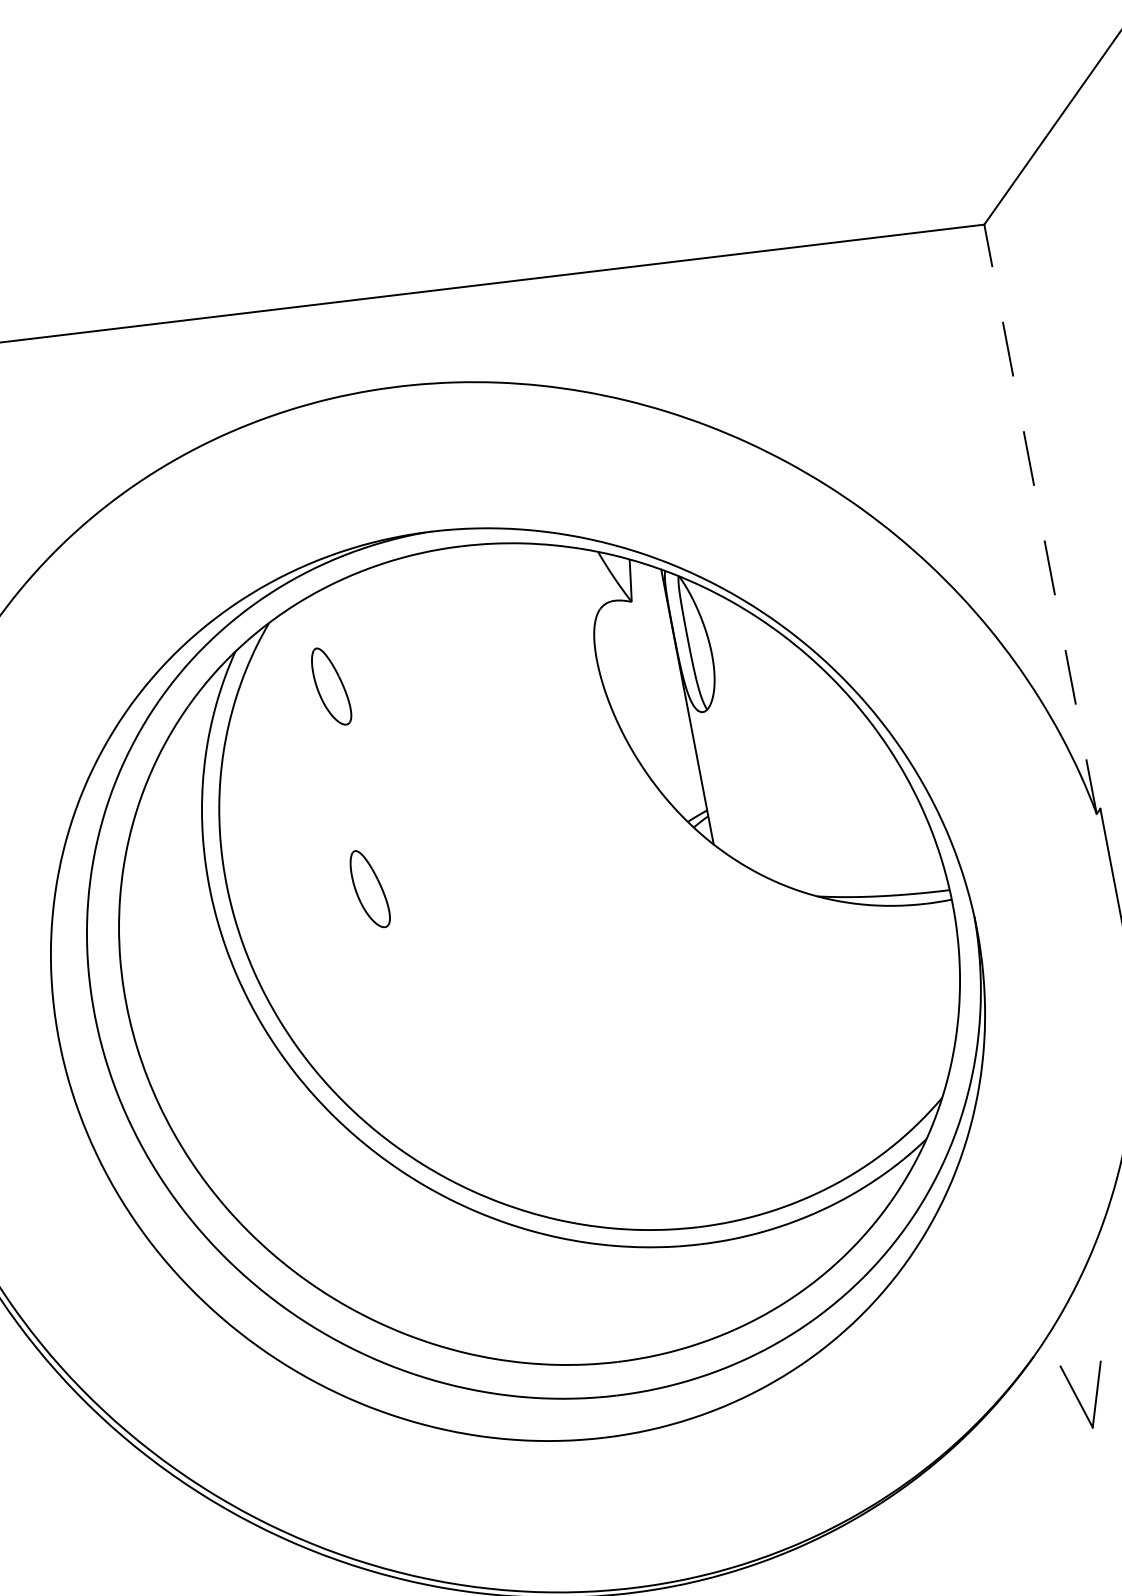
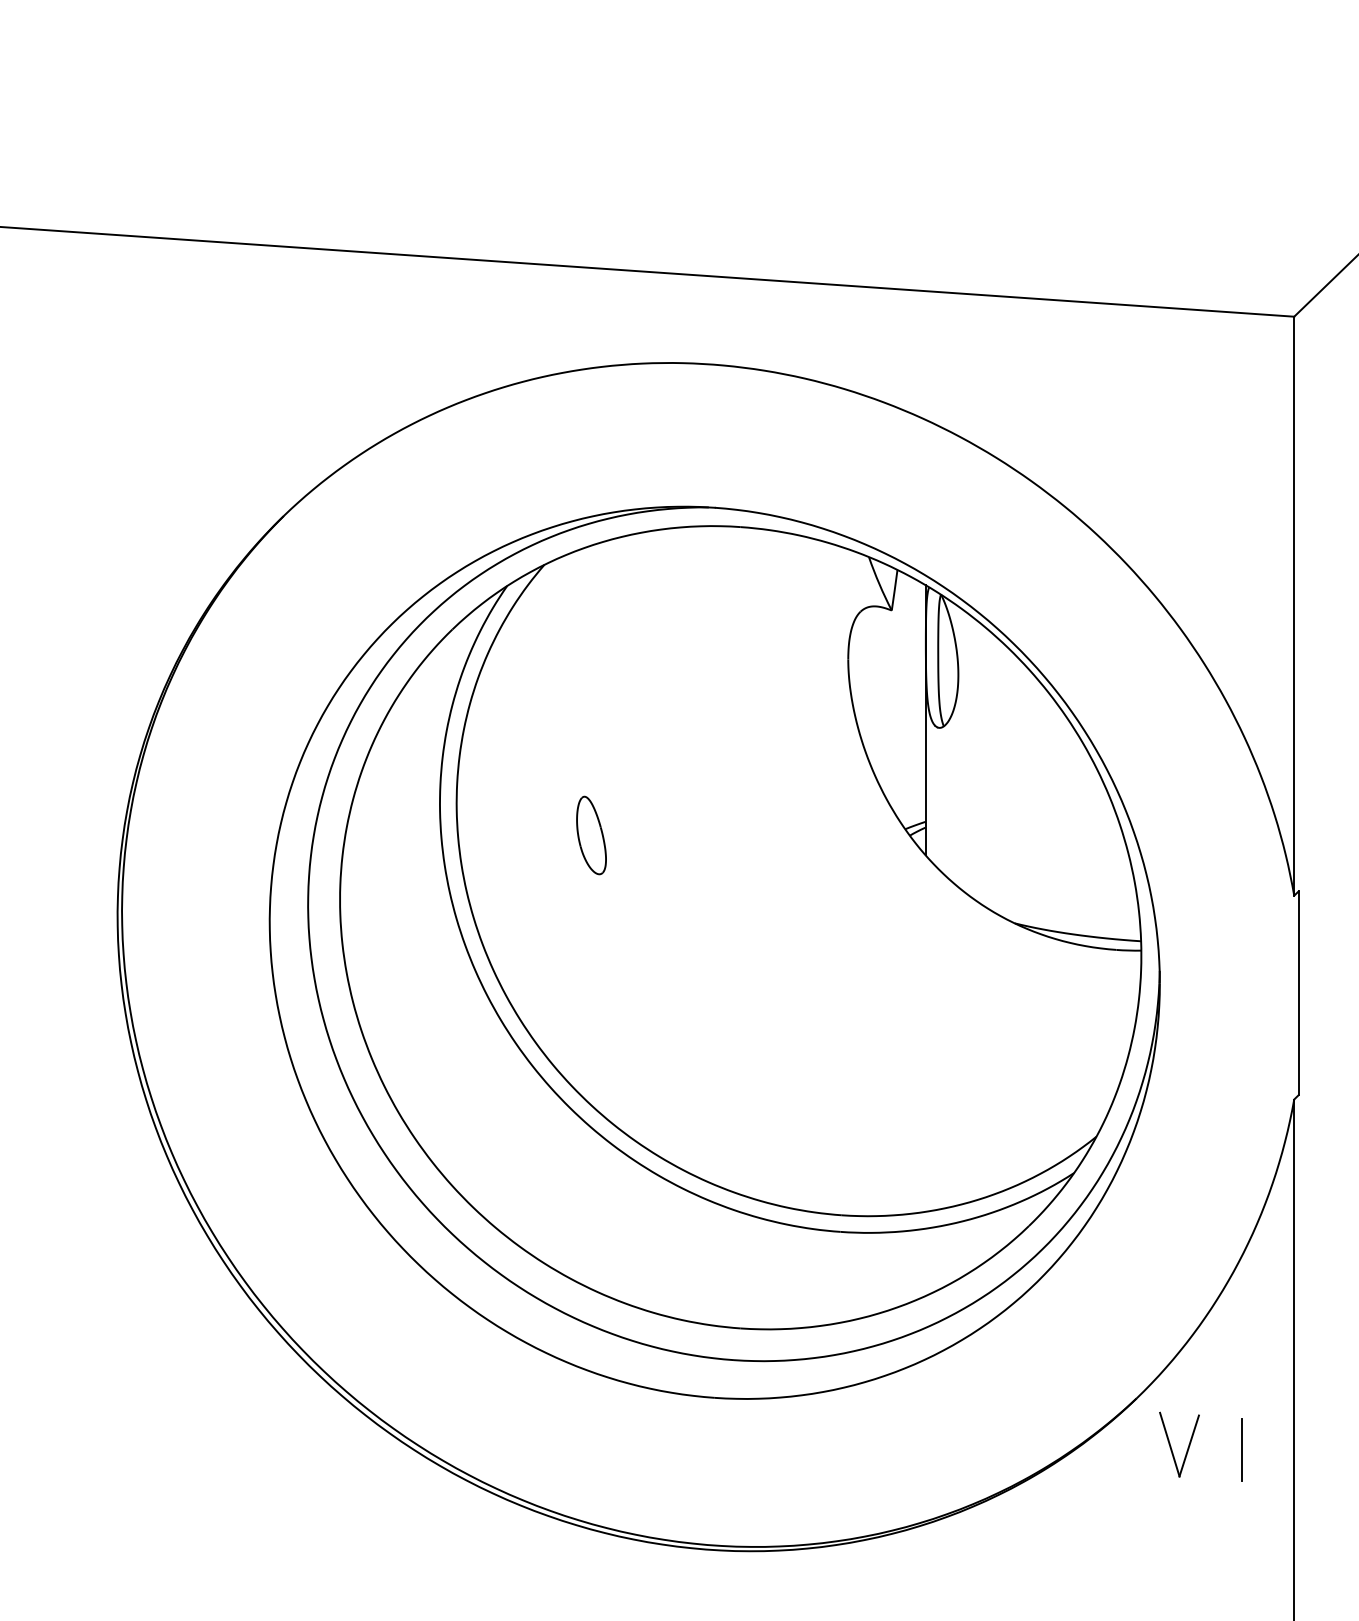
line: (1040, 518) -> (1294, 605), dashed -> solid
part: (331, 686) -> (591, 636), removed

